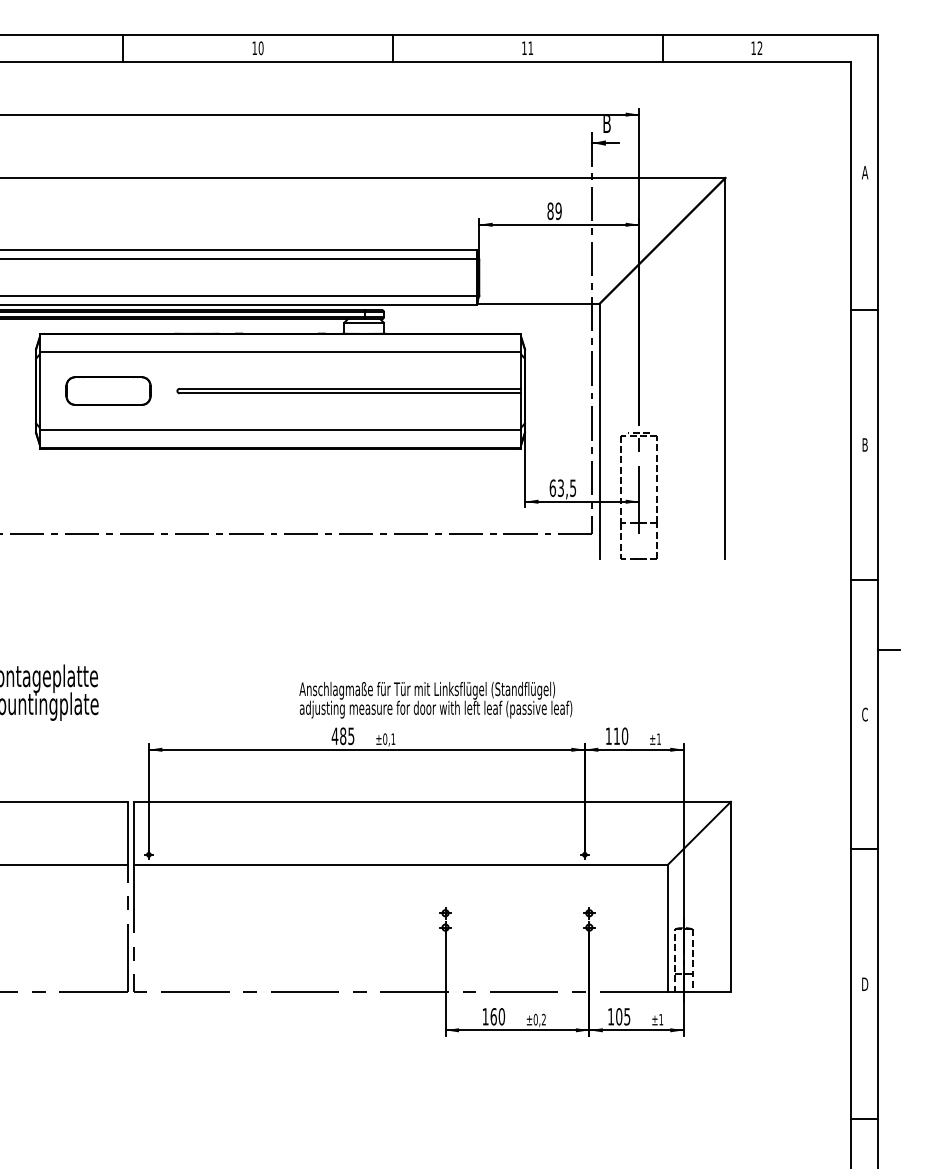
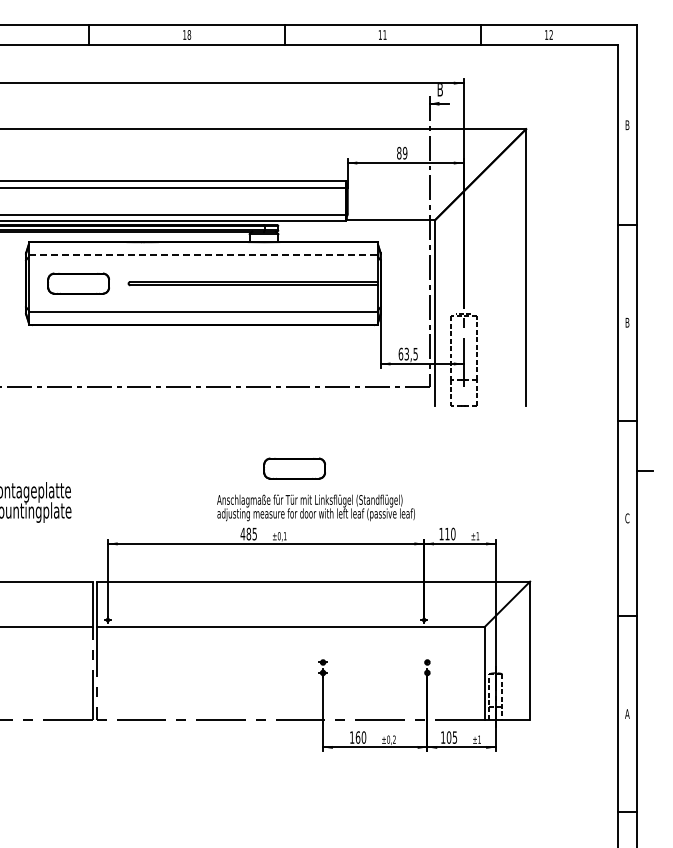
text: (261, 47) -> (189, 34), 10 -> 18
text: (865, 173) -> (627, 125), A -> B
line: (280, 352) -> (203, 255), solid -> dashed
part: (406, 645) -> (294, 468), added
text: (865, 983) -> (627, 713), D -> A

